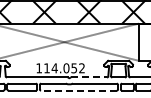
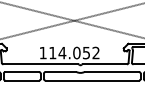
line: (89, 77) -> (105, 64), dashed -> solid
line: (78, 90) -> (91, 80), dashed -> solid

